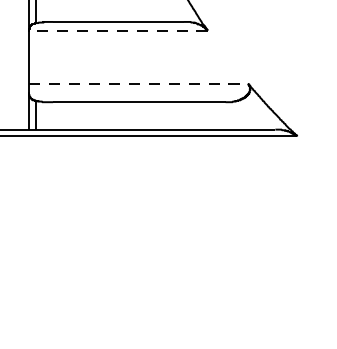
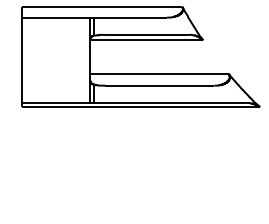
line: (116, 30) -> (145, 40), dashed -> solid
line: (138, 83) -> (159, 73), dashed -> solid

